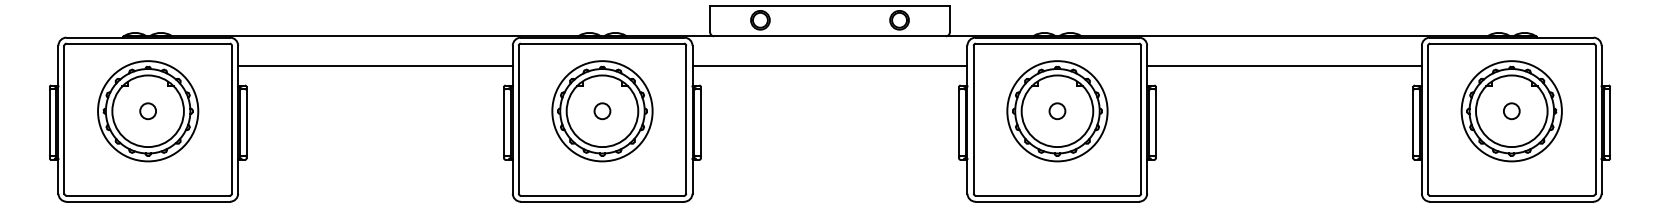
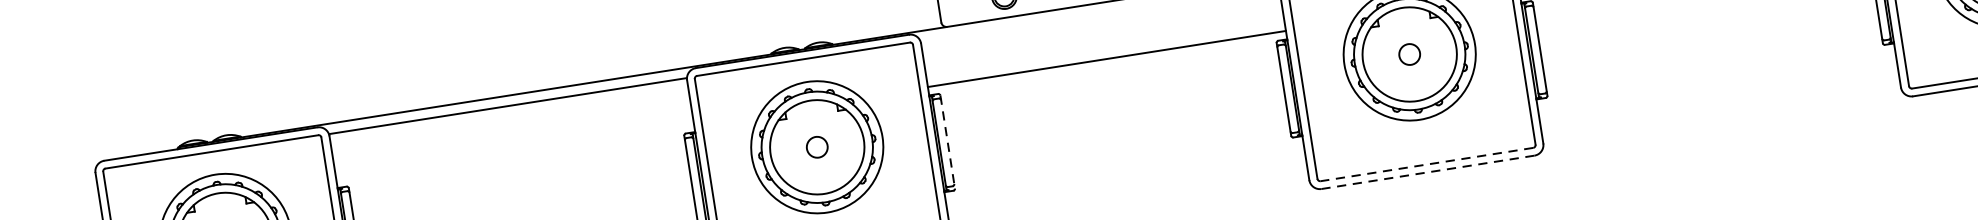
line: (375, 66) -> (508, 106), moved
line: (829, 66) -> (1106, 59), moved
line: (700, 122) -> (947, 141), solid -> dashed
line: (1057, 195) -> (1426, 164), solid -> dashed
line: (1057, 201) -> (1428, 172), solid -> dashed

